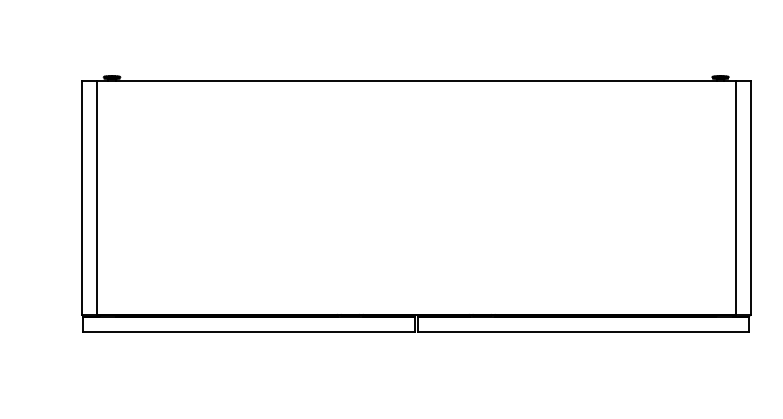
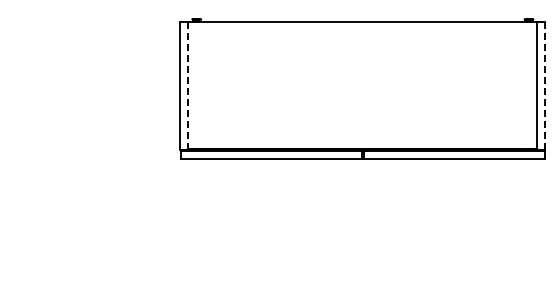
line: (97, 197) -> (188, 85), solid -> dashed
line: (750, 197) -> (545, 85), solid -> dashed

